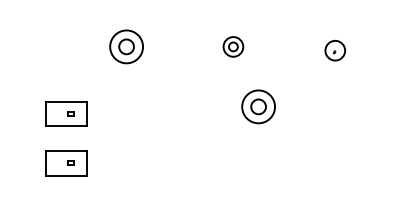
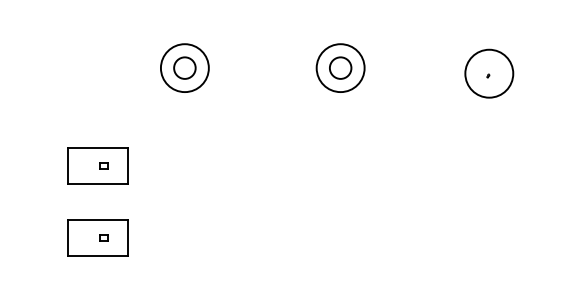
part: (233, 46) -> (340, 67), size x1.67
circle: (334, 50) -> (488, 73), size x1.67
part: (258, 106) -> (377, 155), removed

